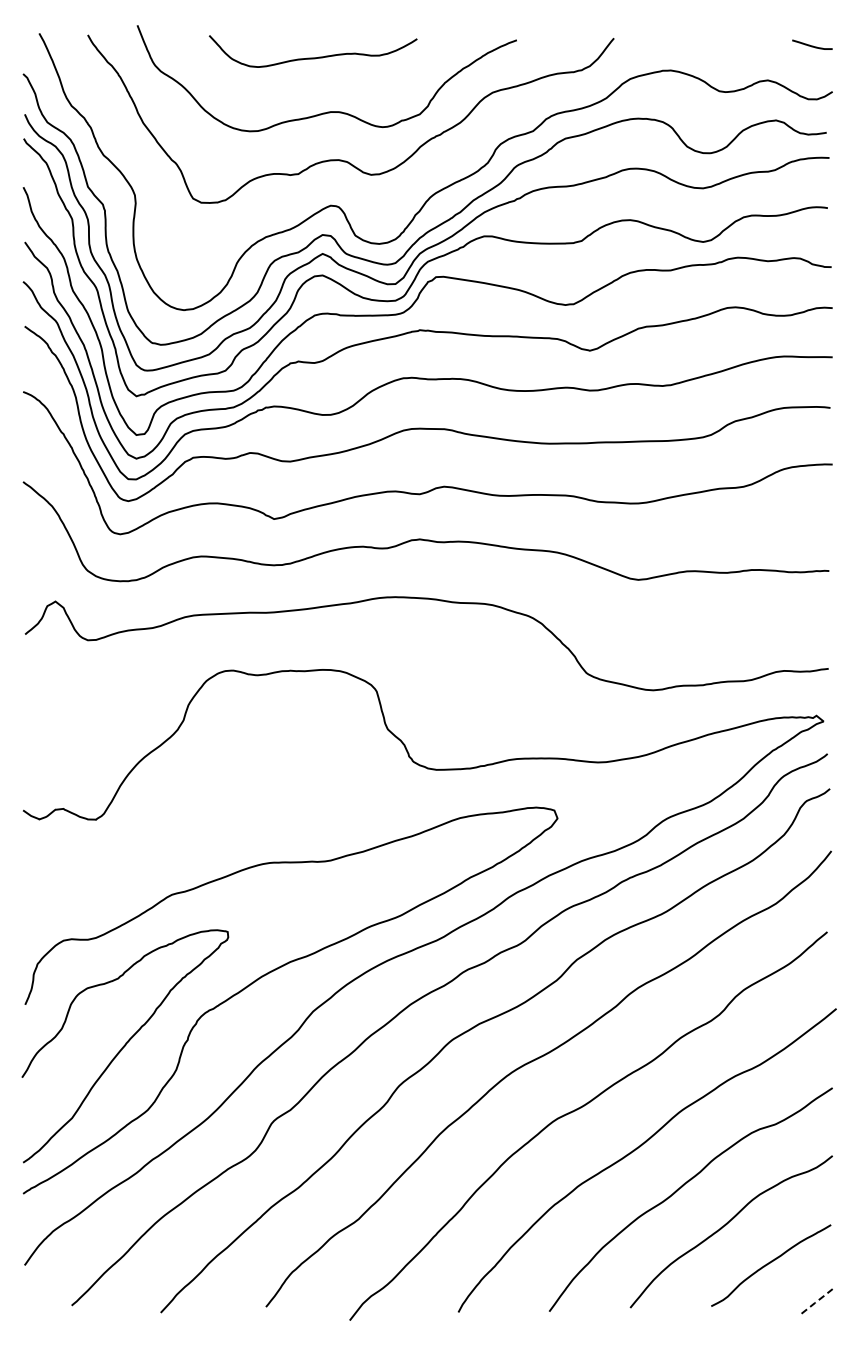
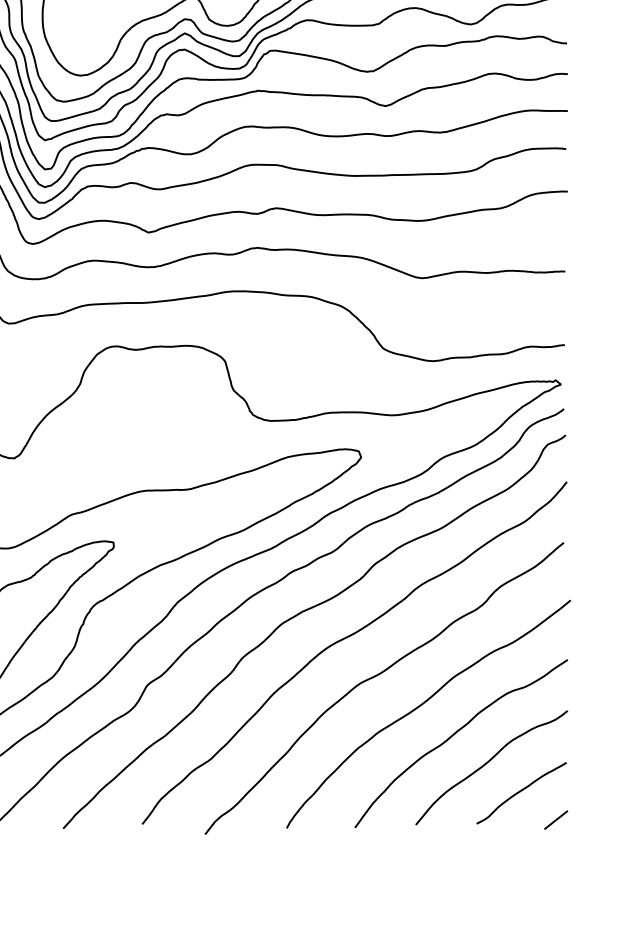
line: (817, 1301) -> (556, 820), dashed -> solid

